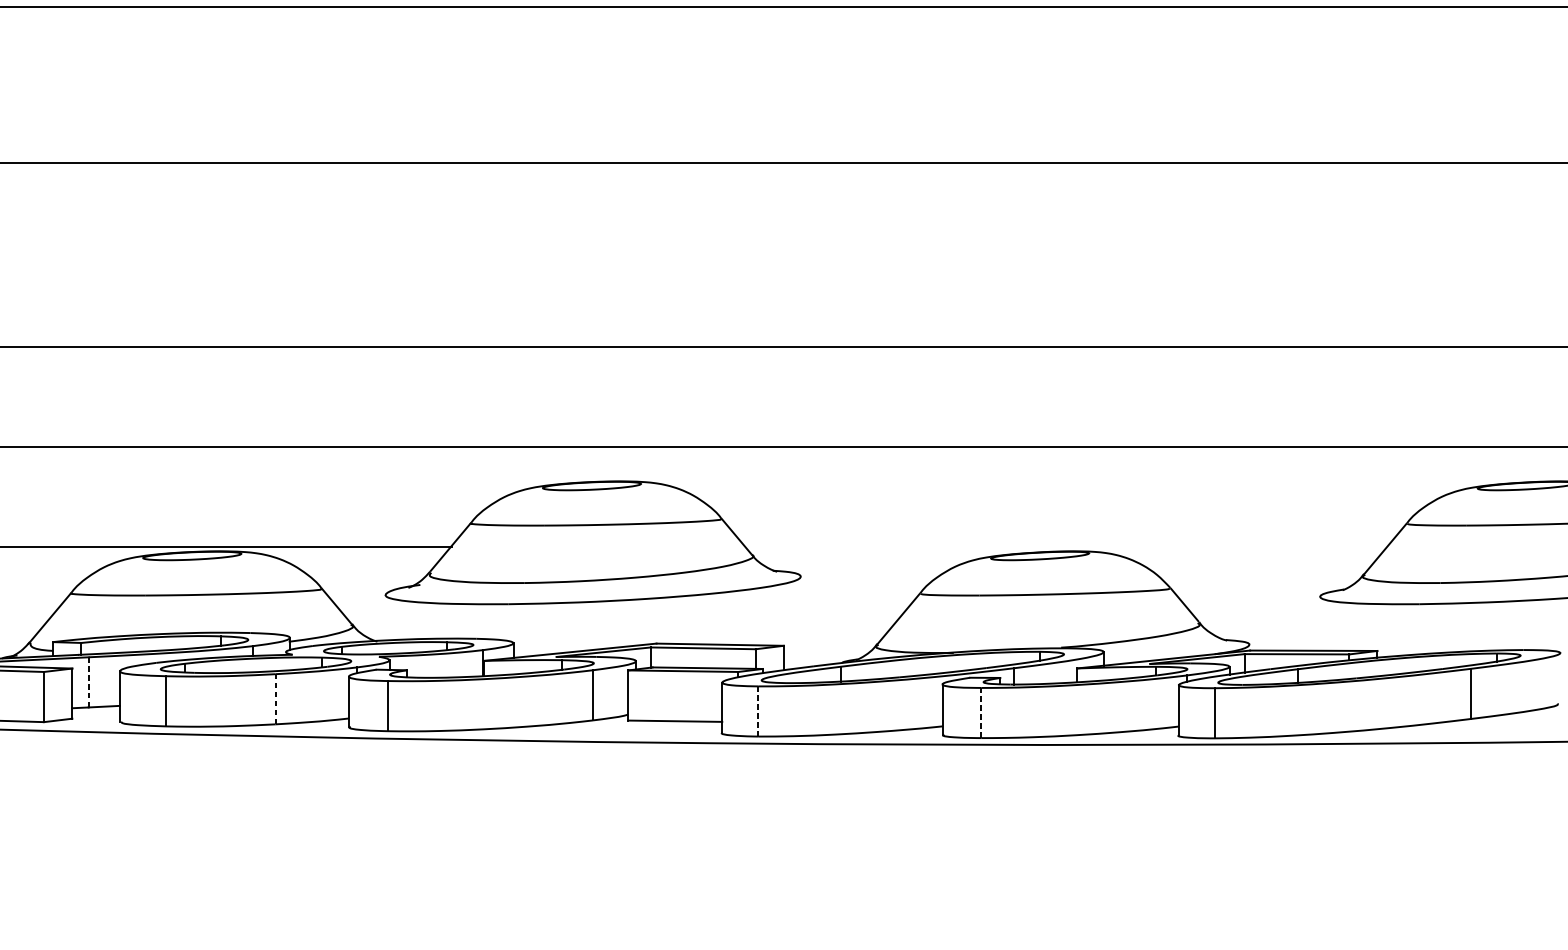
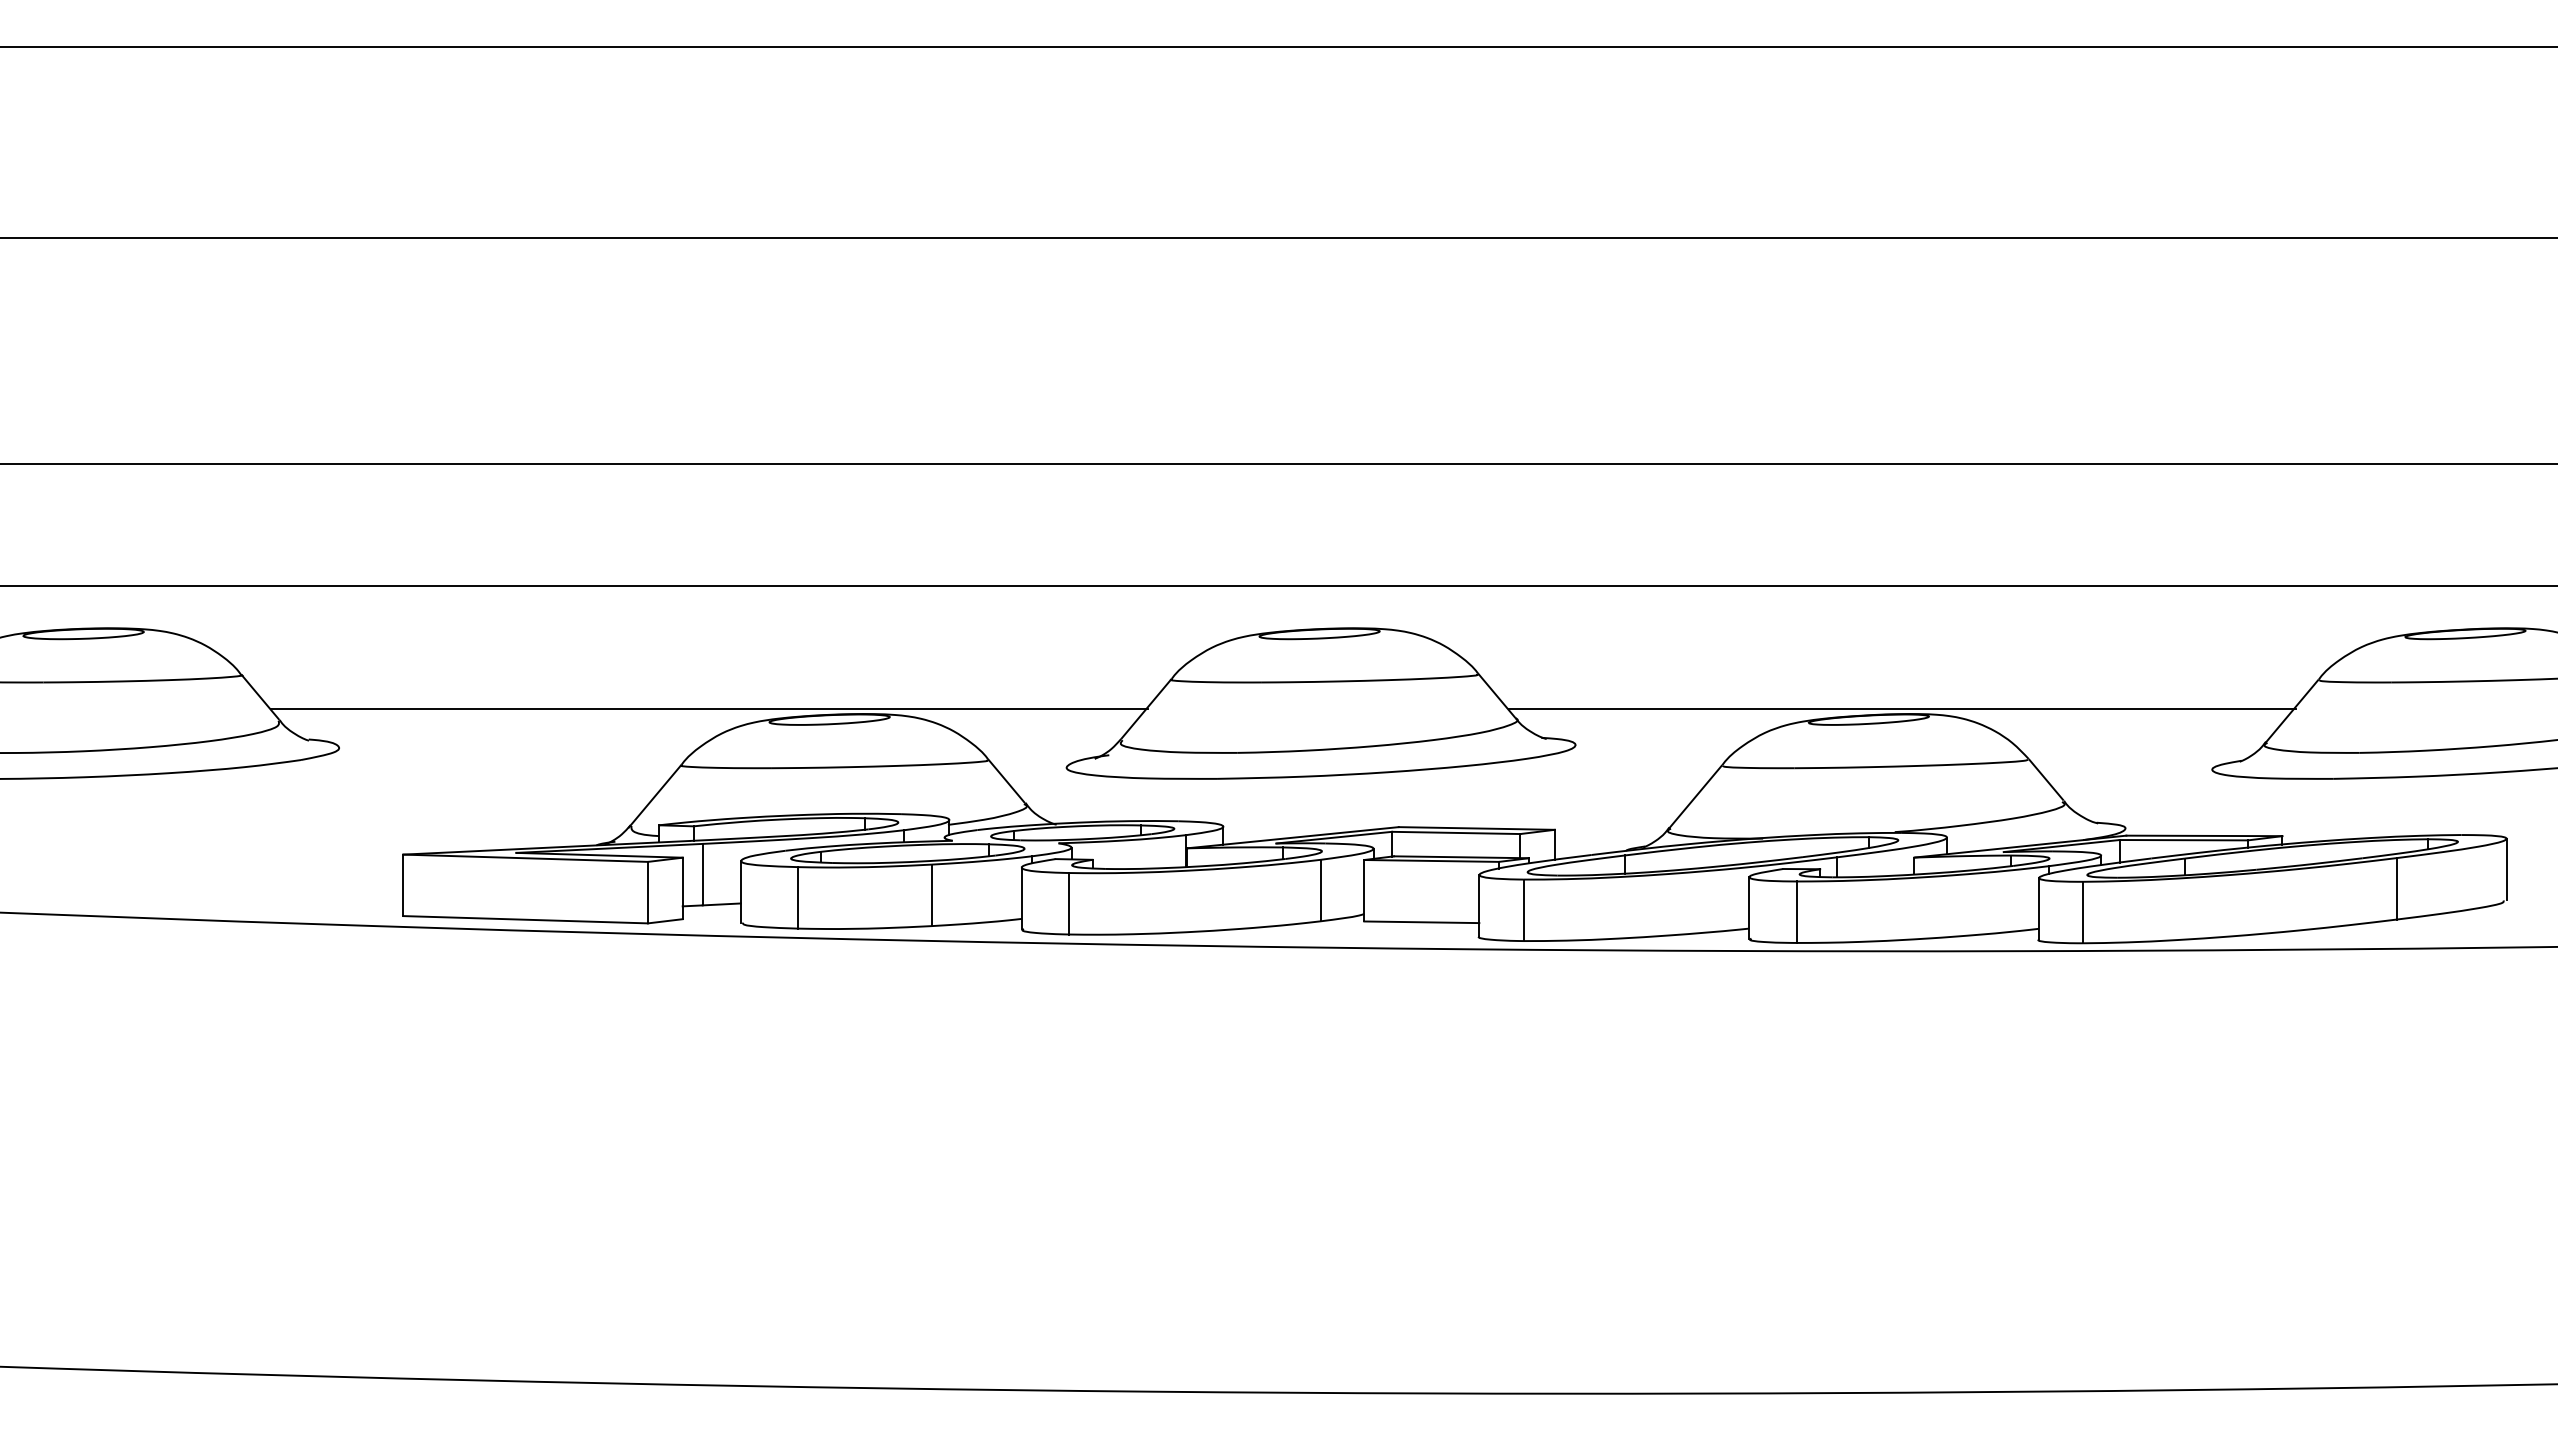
line: (1067, 546) -> (1902, 708), added
line: (1560, 678) -> (2506, 869), added
line: (88, 682) -> (702, 874), dashed -> solid
line: (275, 699) -> (931, 895), dashed -> solid
line: (758, 711) -> (1523, 910), dashed -> solid
line: (981, 713) -> (1796, 912), dashed -> solid

